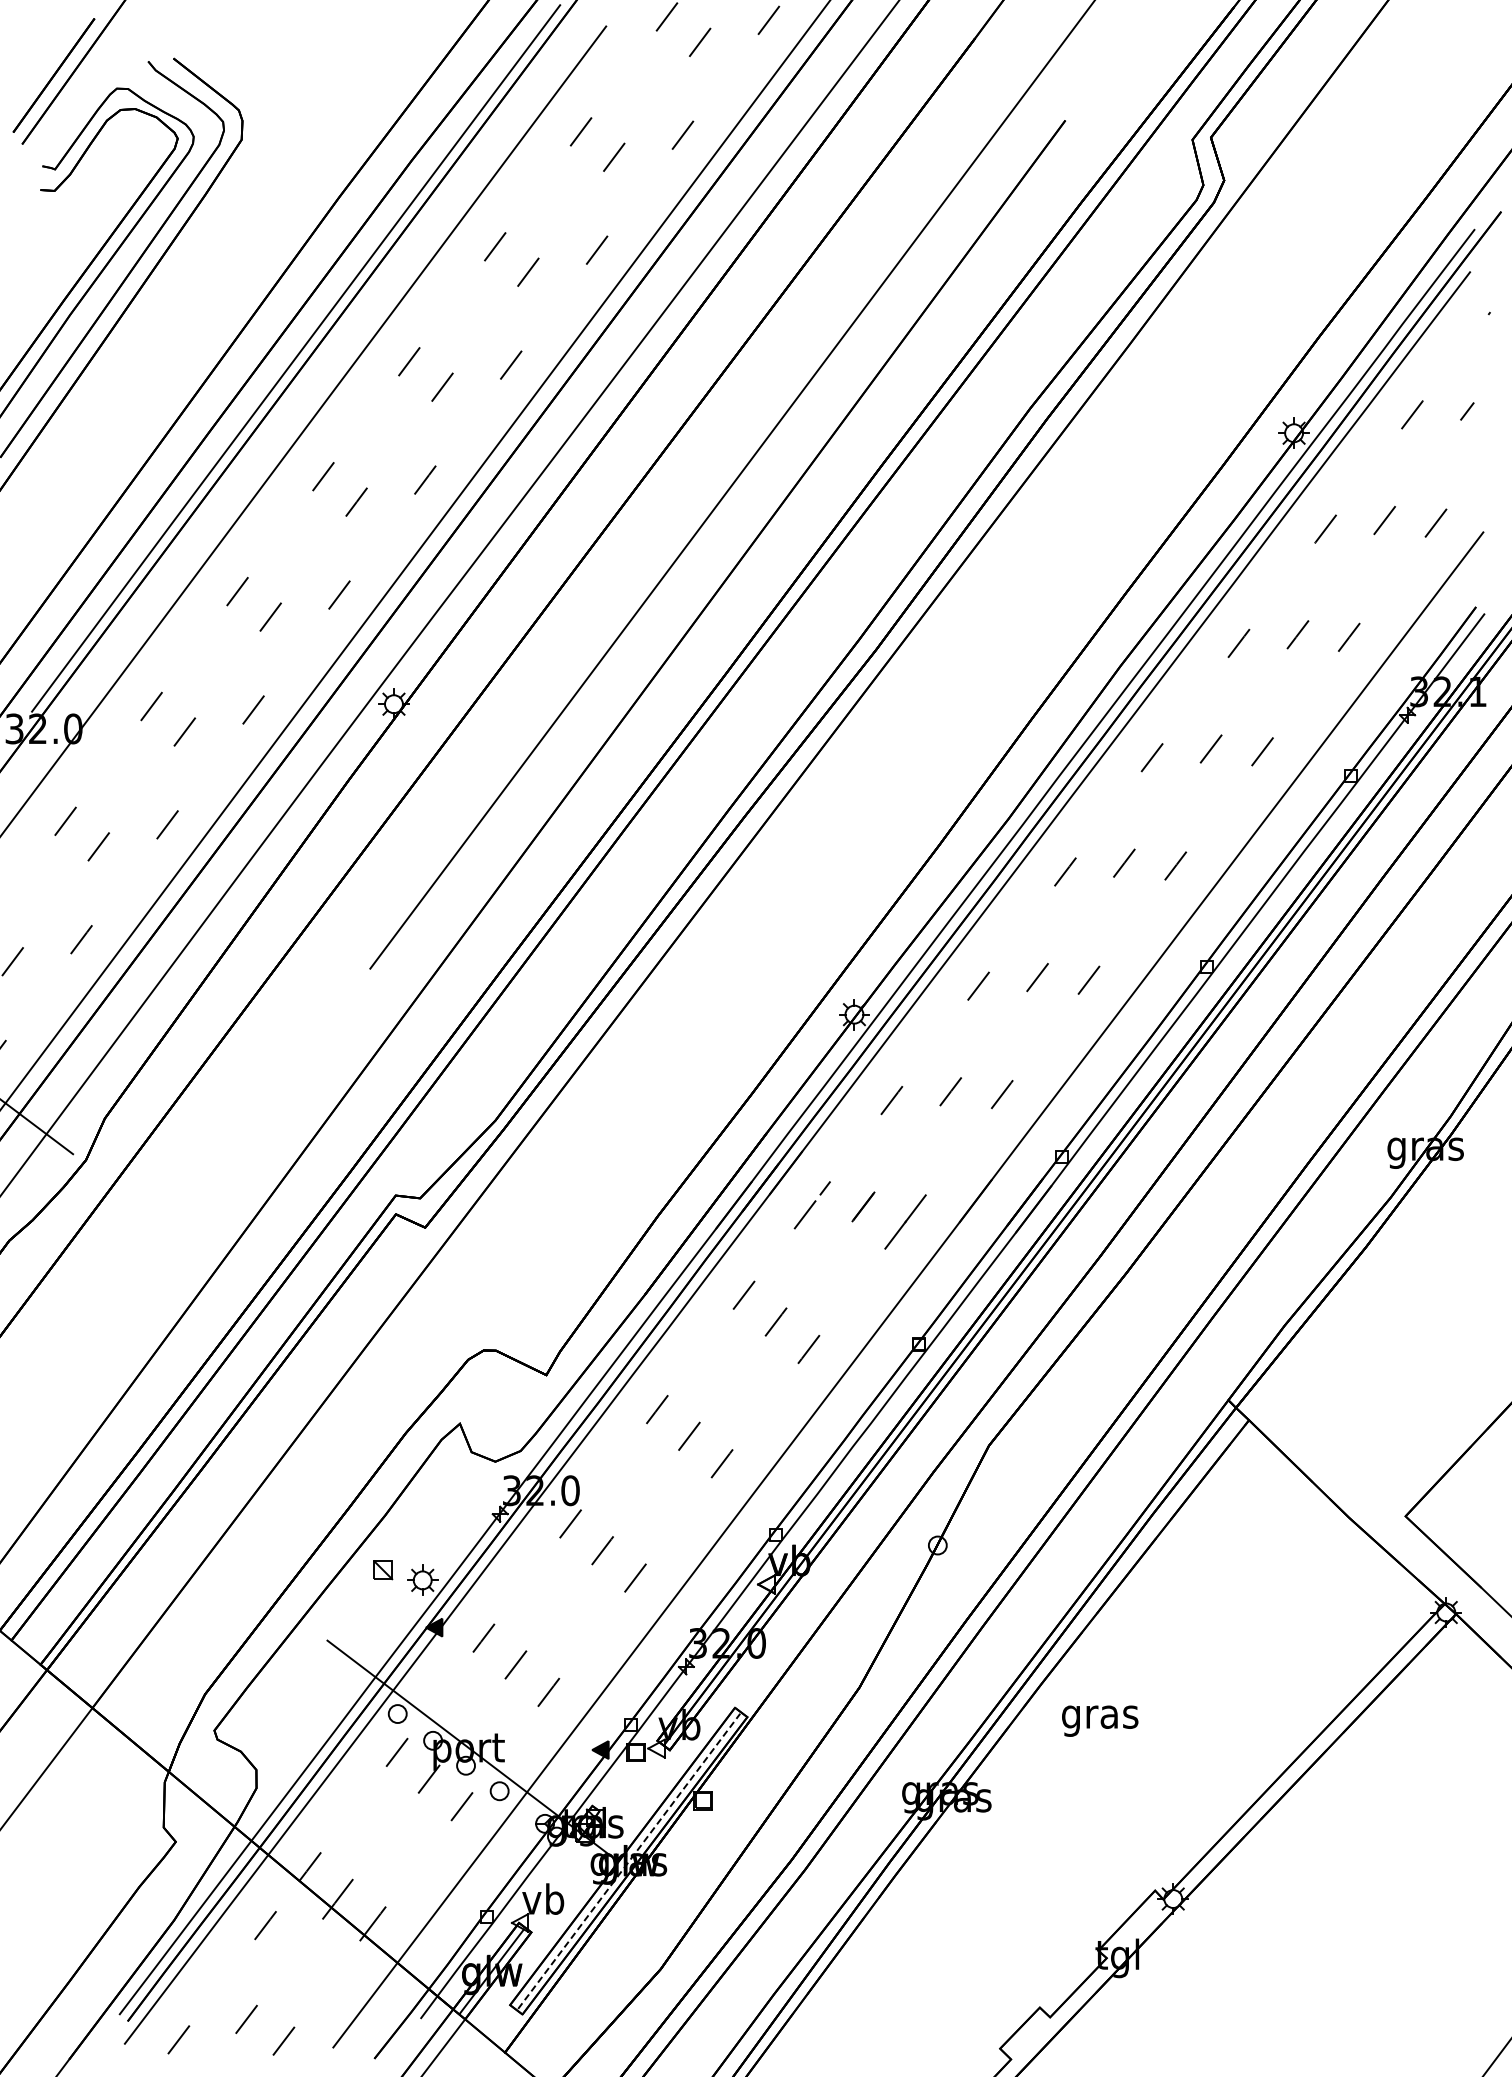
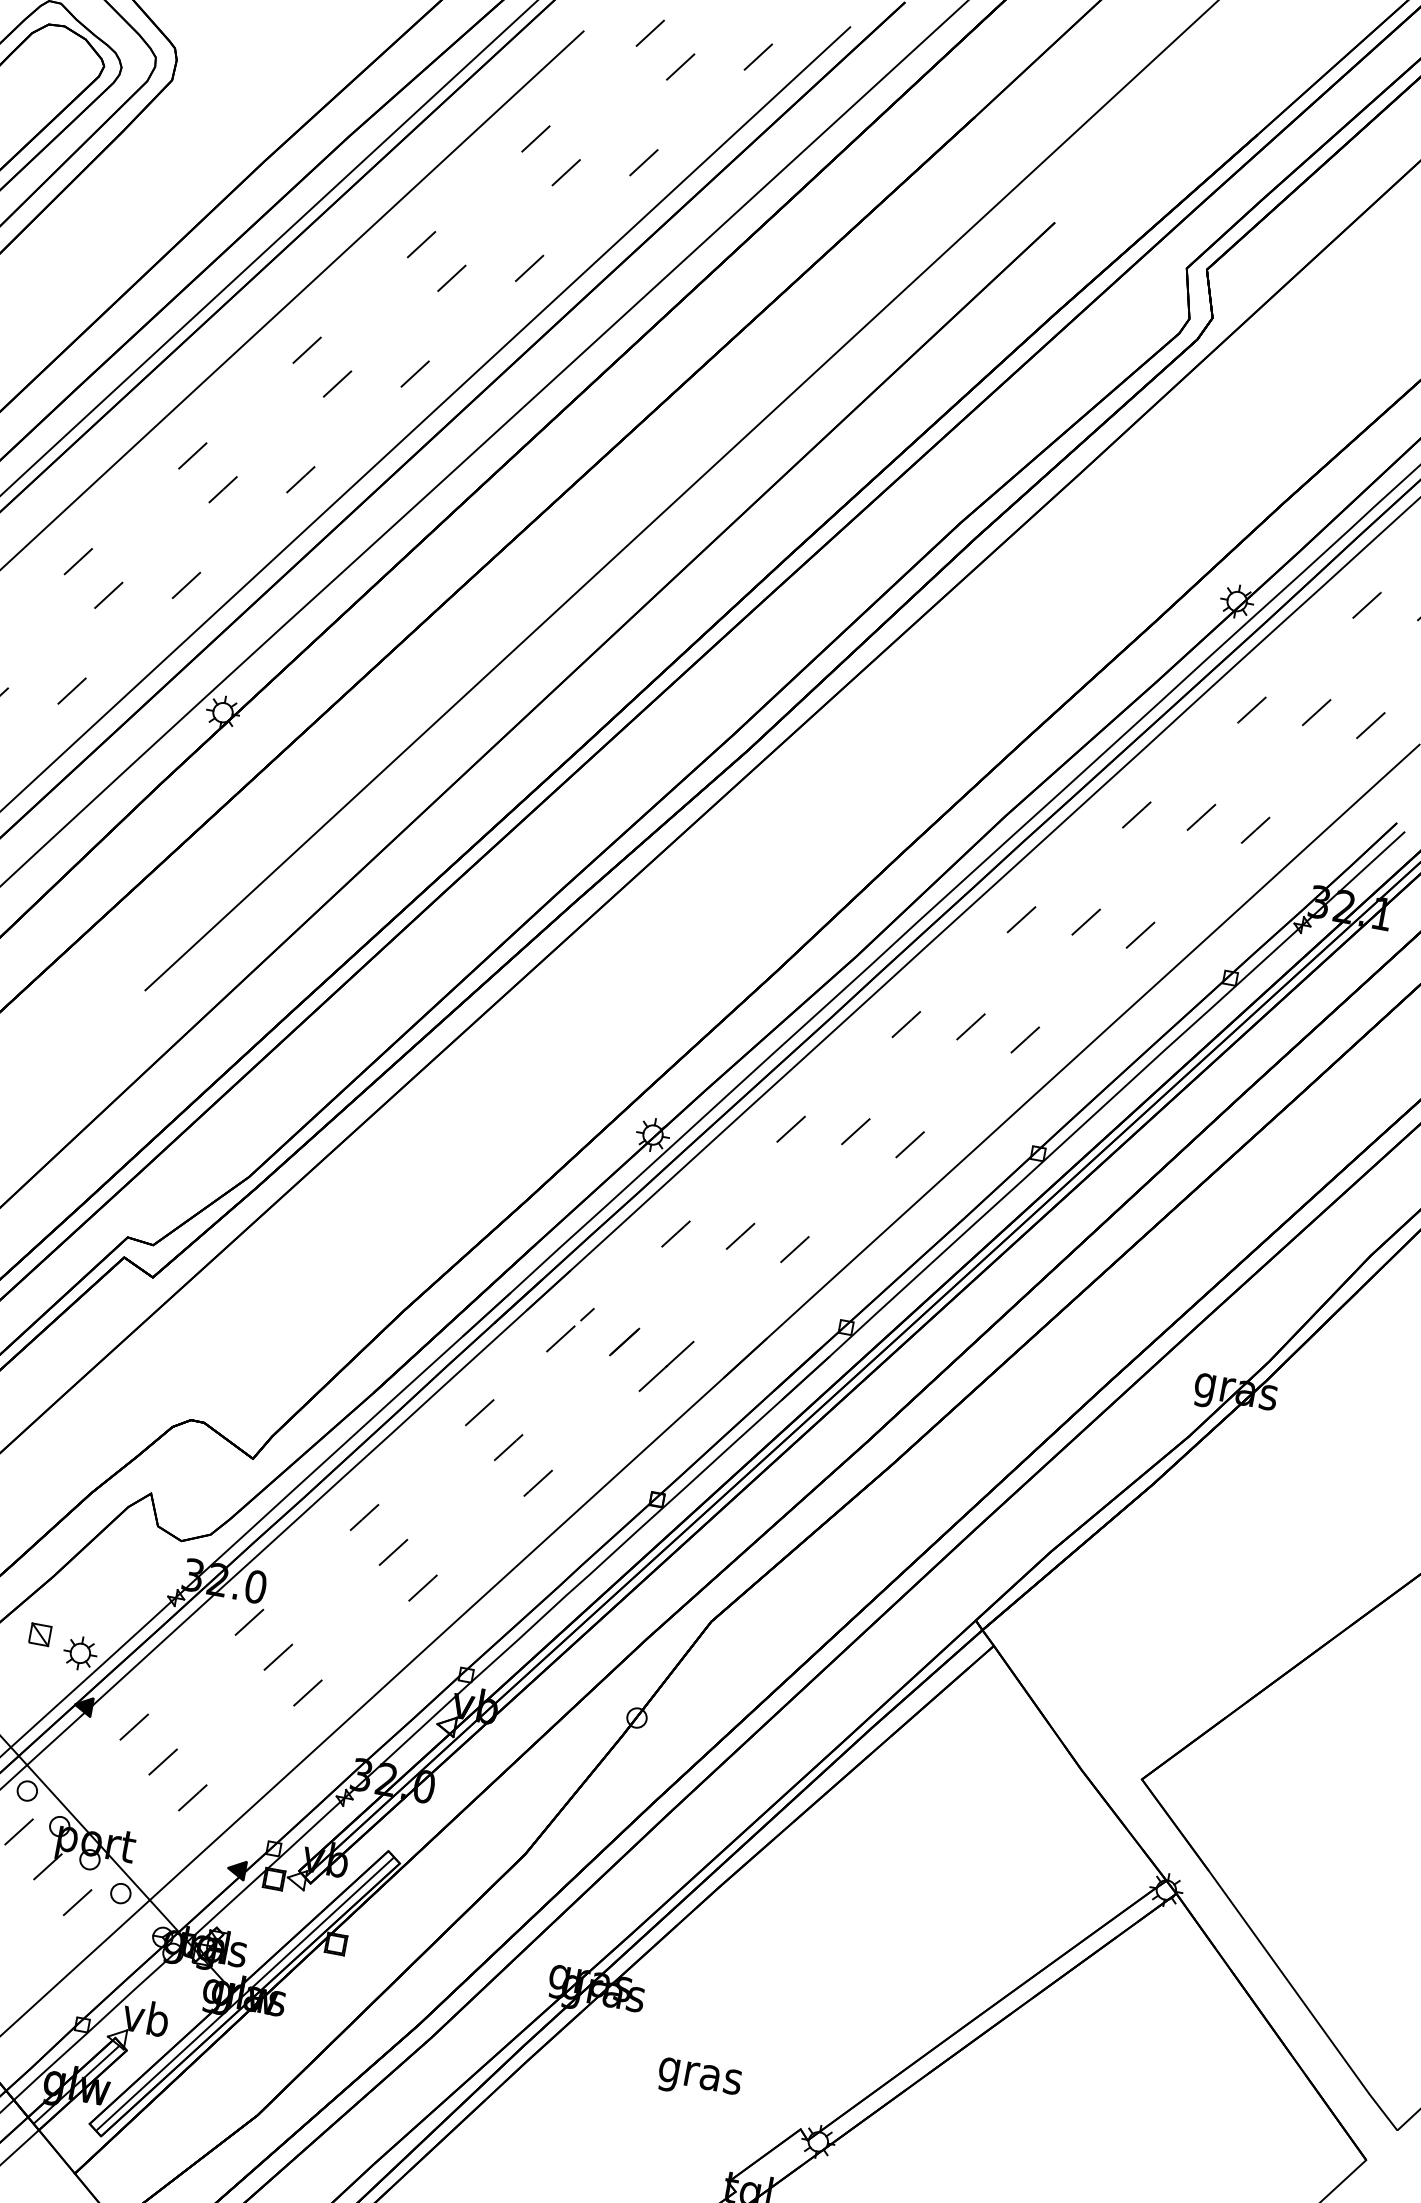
text: (1100, 1720) -> (699, 2079), moved
line: (629, 1861) -> (245, 1994), dashed -> solid

